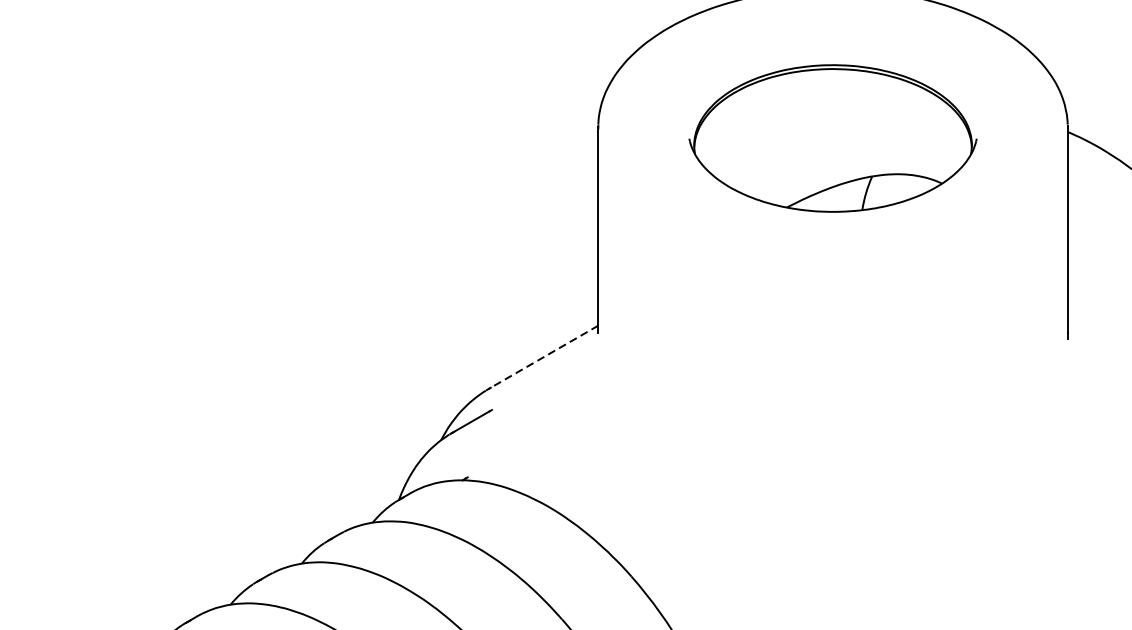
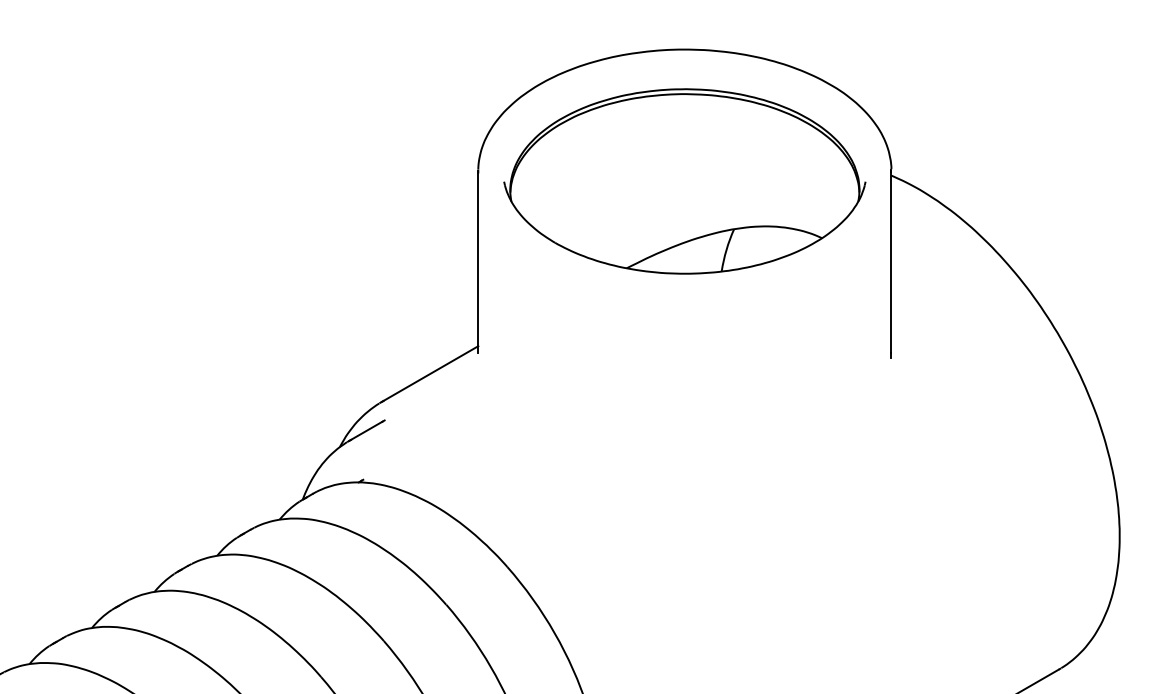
part: (832, 138) -> (684, 181), size x1.43
line: (544, 357) -> (430, 374), dashed -> solid

